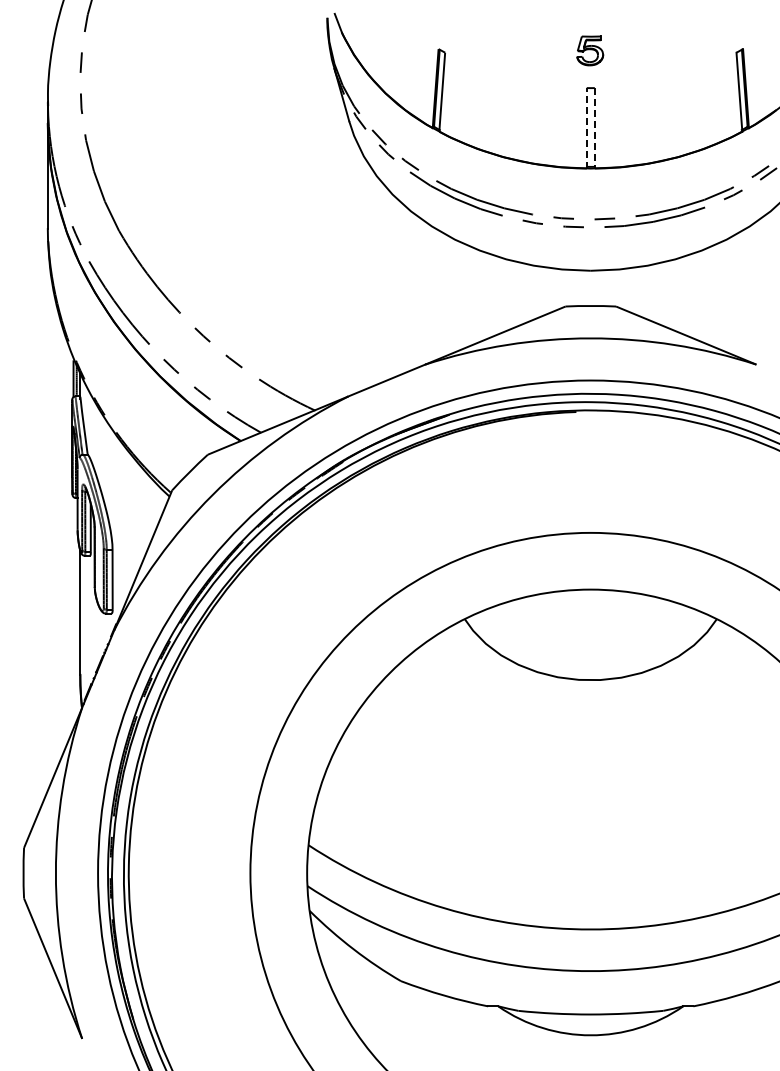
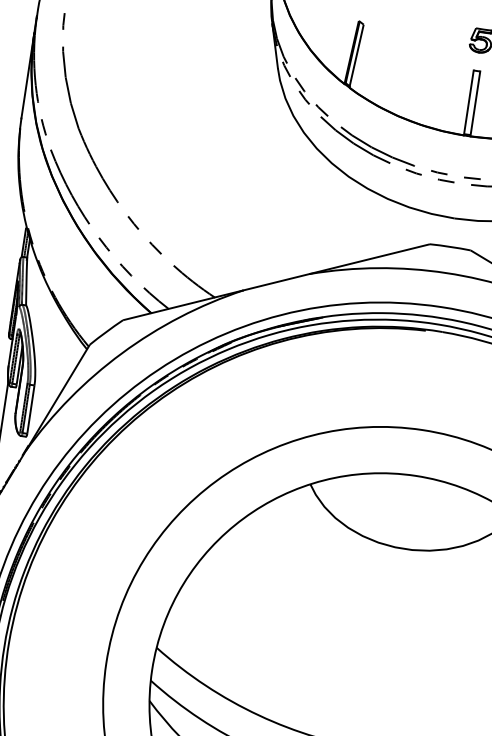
line: (586, 127) -> (468, 102), dashed -> solid
line: (594, 128) -> (475, 104), dashed -> solid

